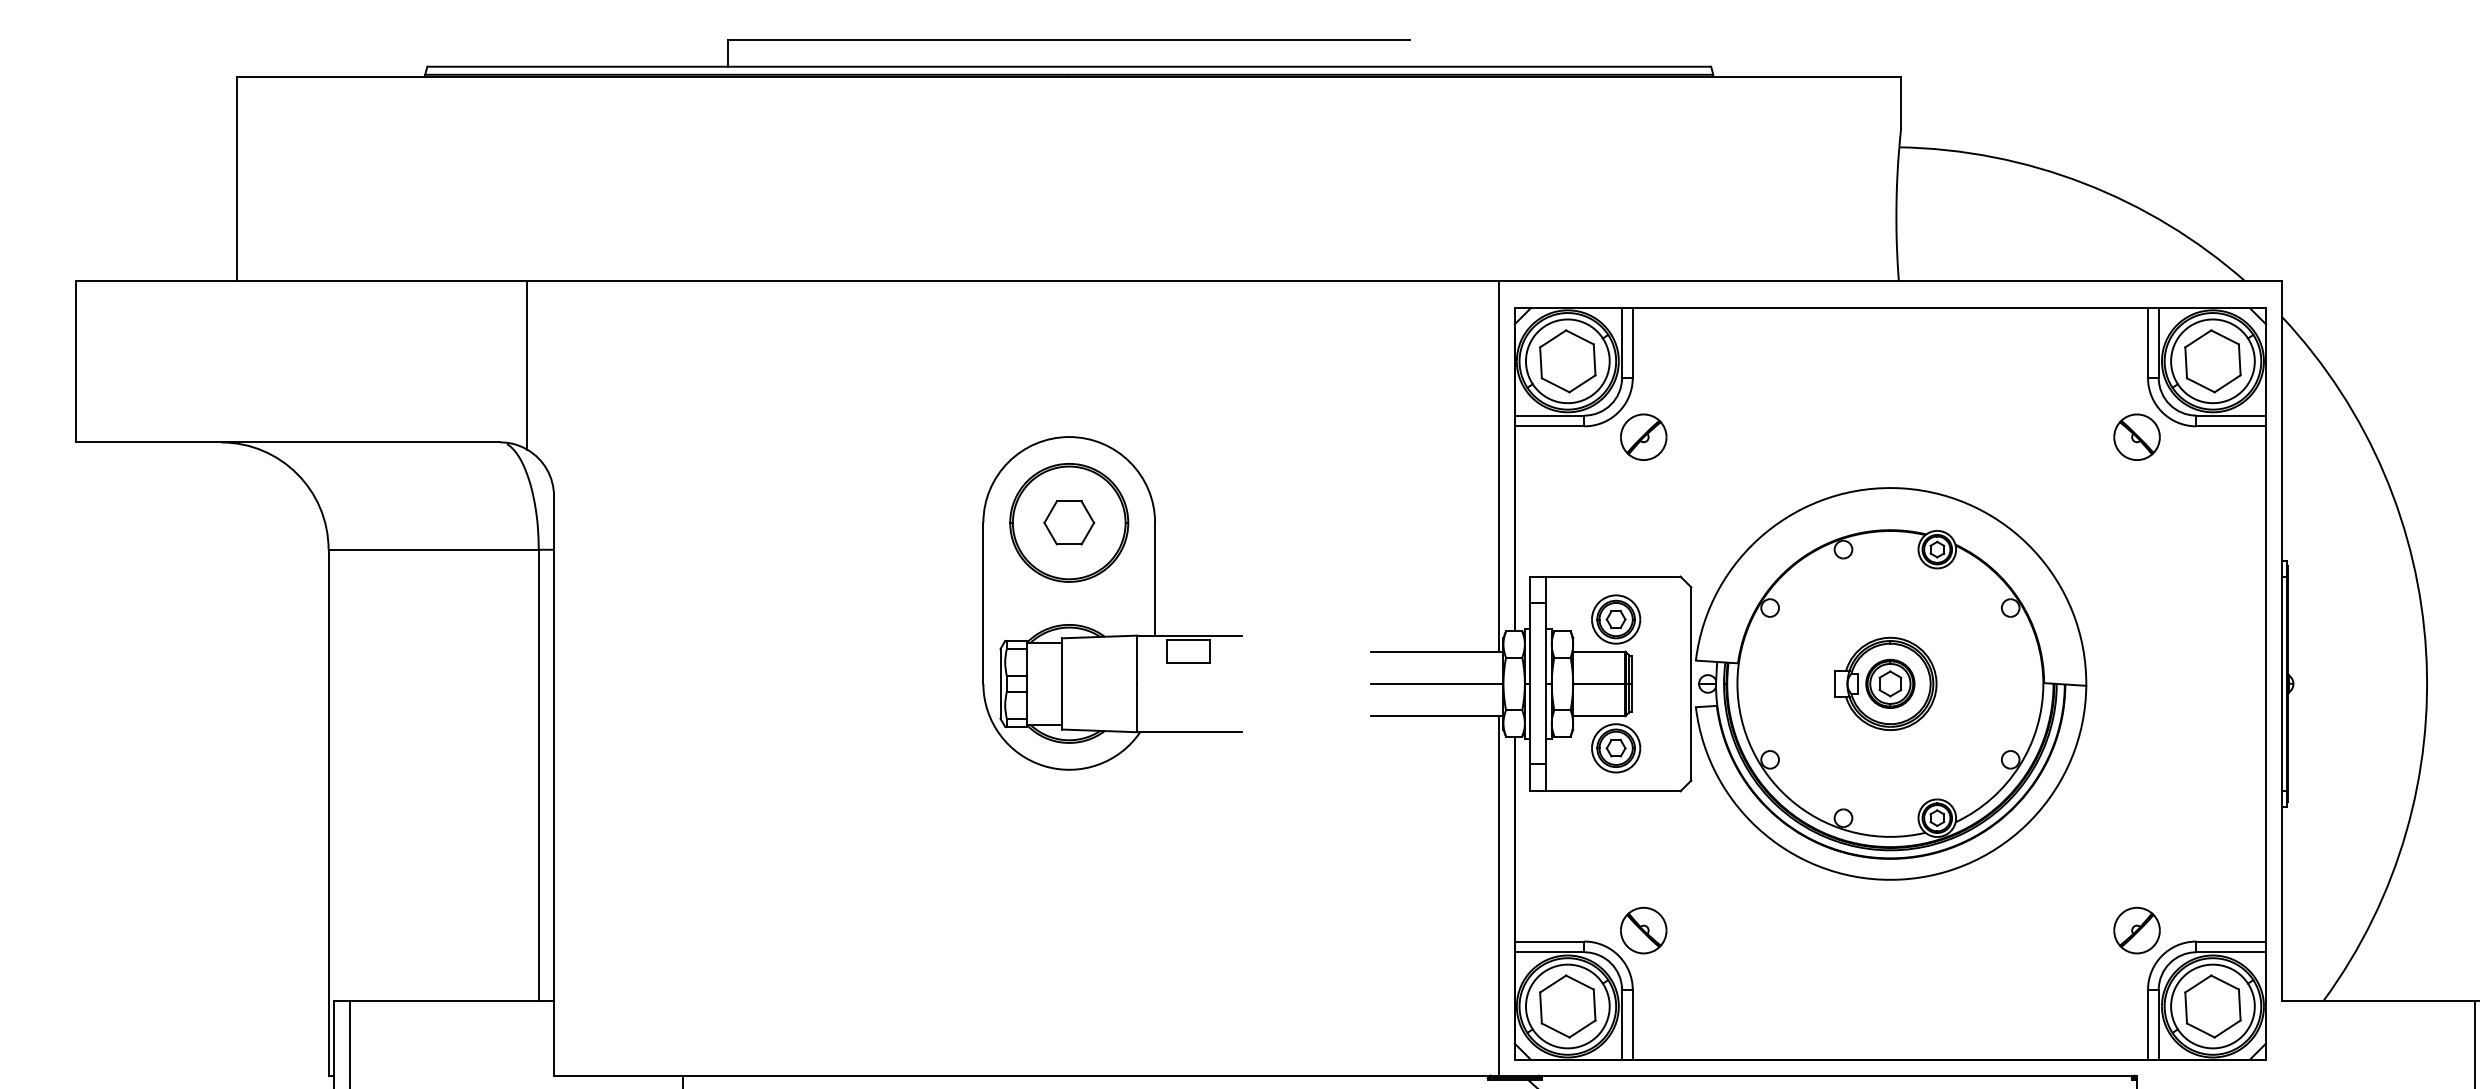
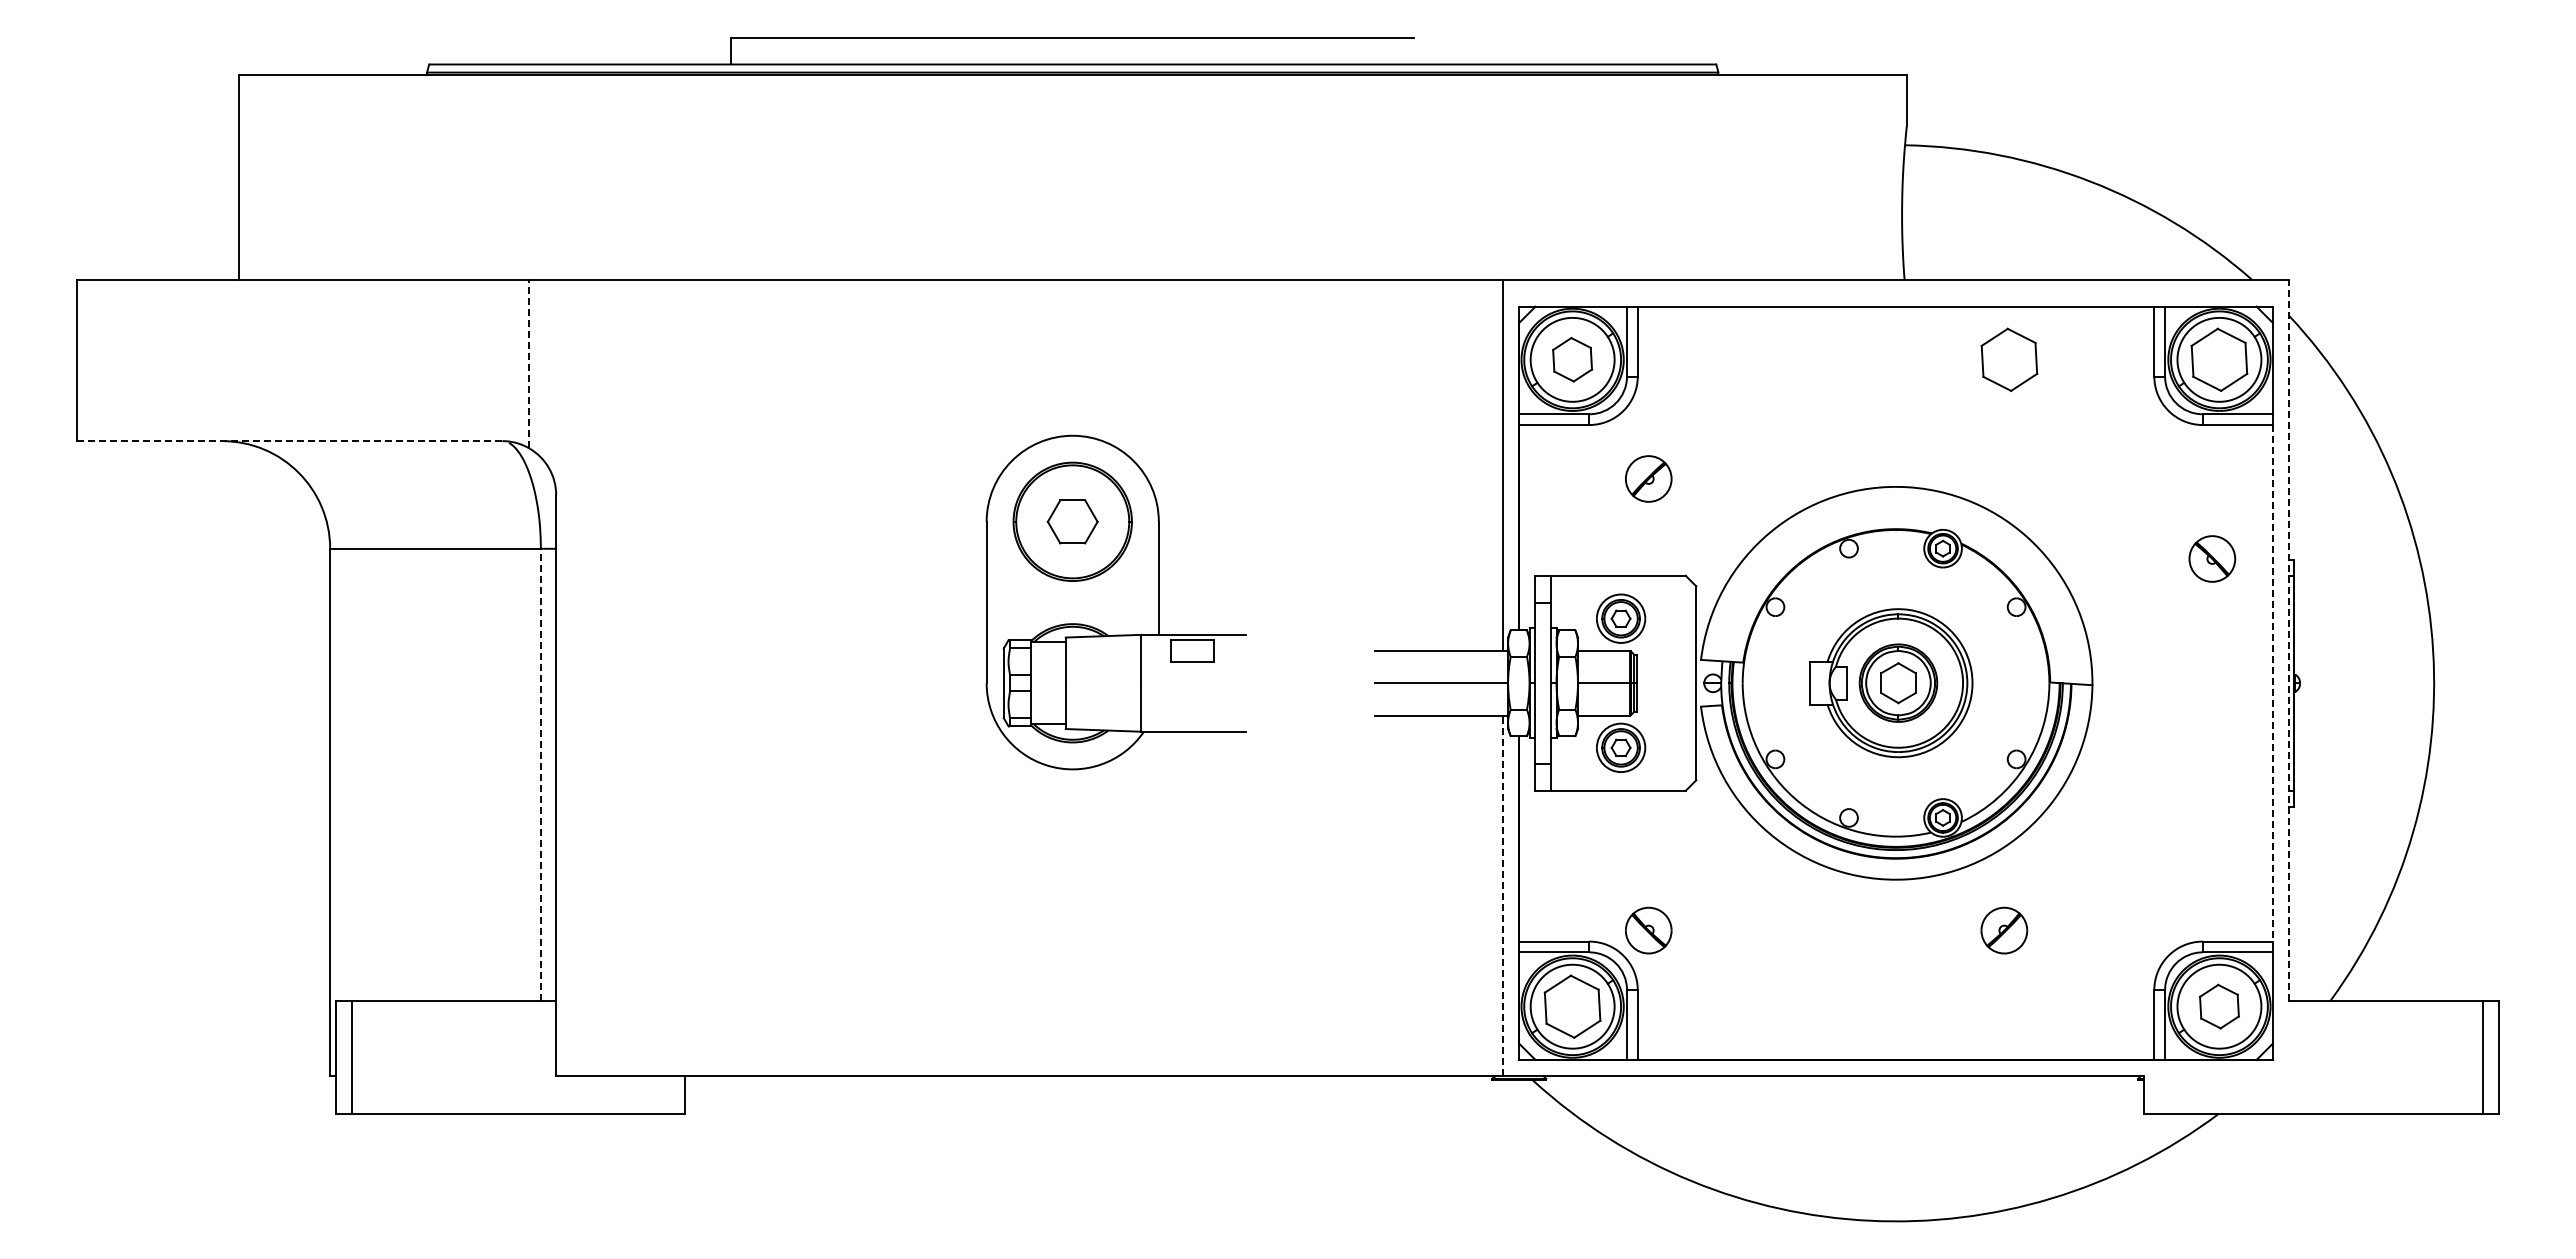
part: (1567, 360) -> (1572, 359), size x0.7
part: (2003, 360) -> (2009, 359), added
line: (527, 364) -> (529, 363), solid -> dashed
part: (1643, 436) -> (1648, 478), moved
part: (2137, 436) -> (2212, 558), moved
line: (288, 442) -> (289, 441), solid -> dashed
line: (2281, 641) -> (2288, 640), solid -> dashed
part: (1885, 684) -> (1891, 683), size x1.6
line: (2265, 684) -> (2272, 683), solid -> dashed
line: (538, 774) -> (540, 774), solid -> dashed
line: (1498, 895) -> (1503, 895), solid -> dashed
part: (2137, 930) -> (2004, 930), moved
part: (2213, 1006) -> (2219, 1006), size x0.7

